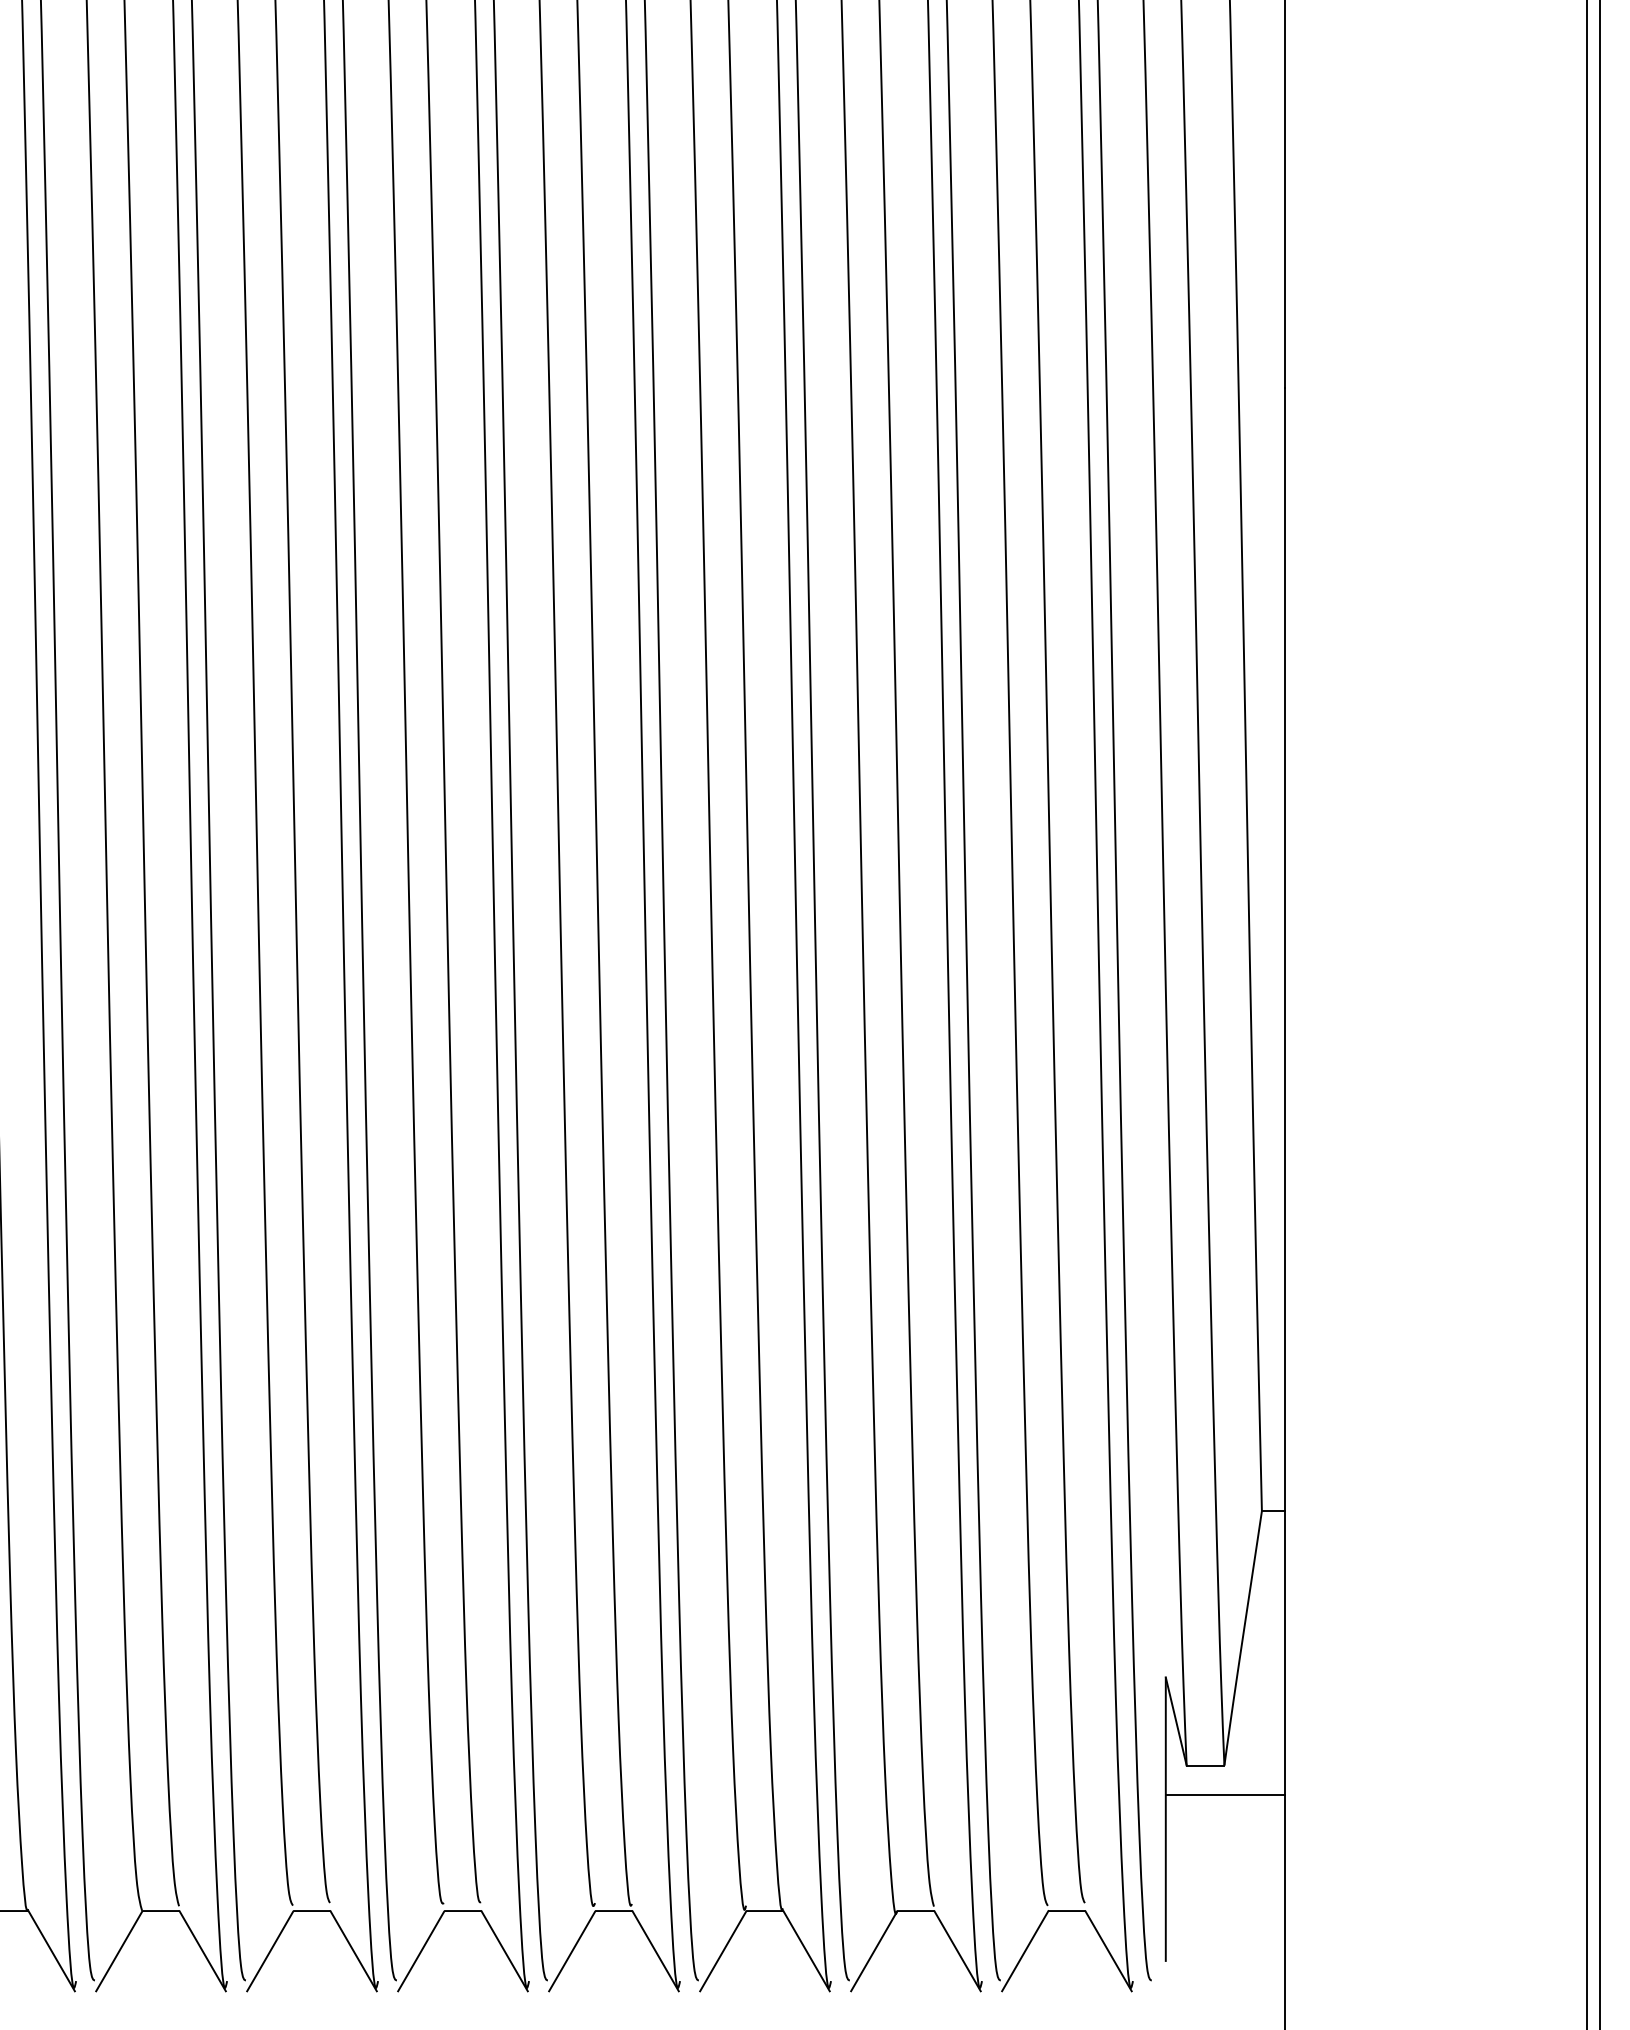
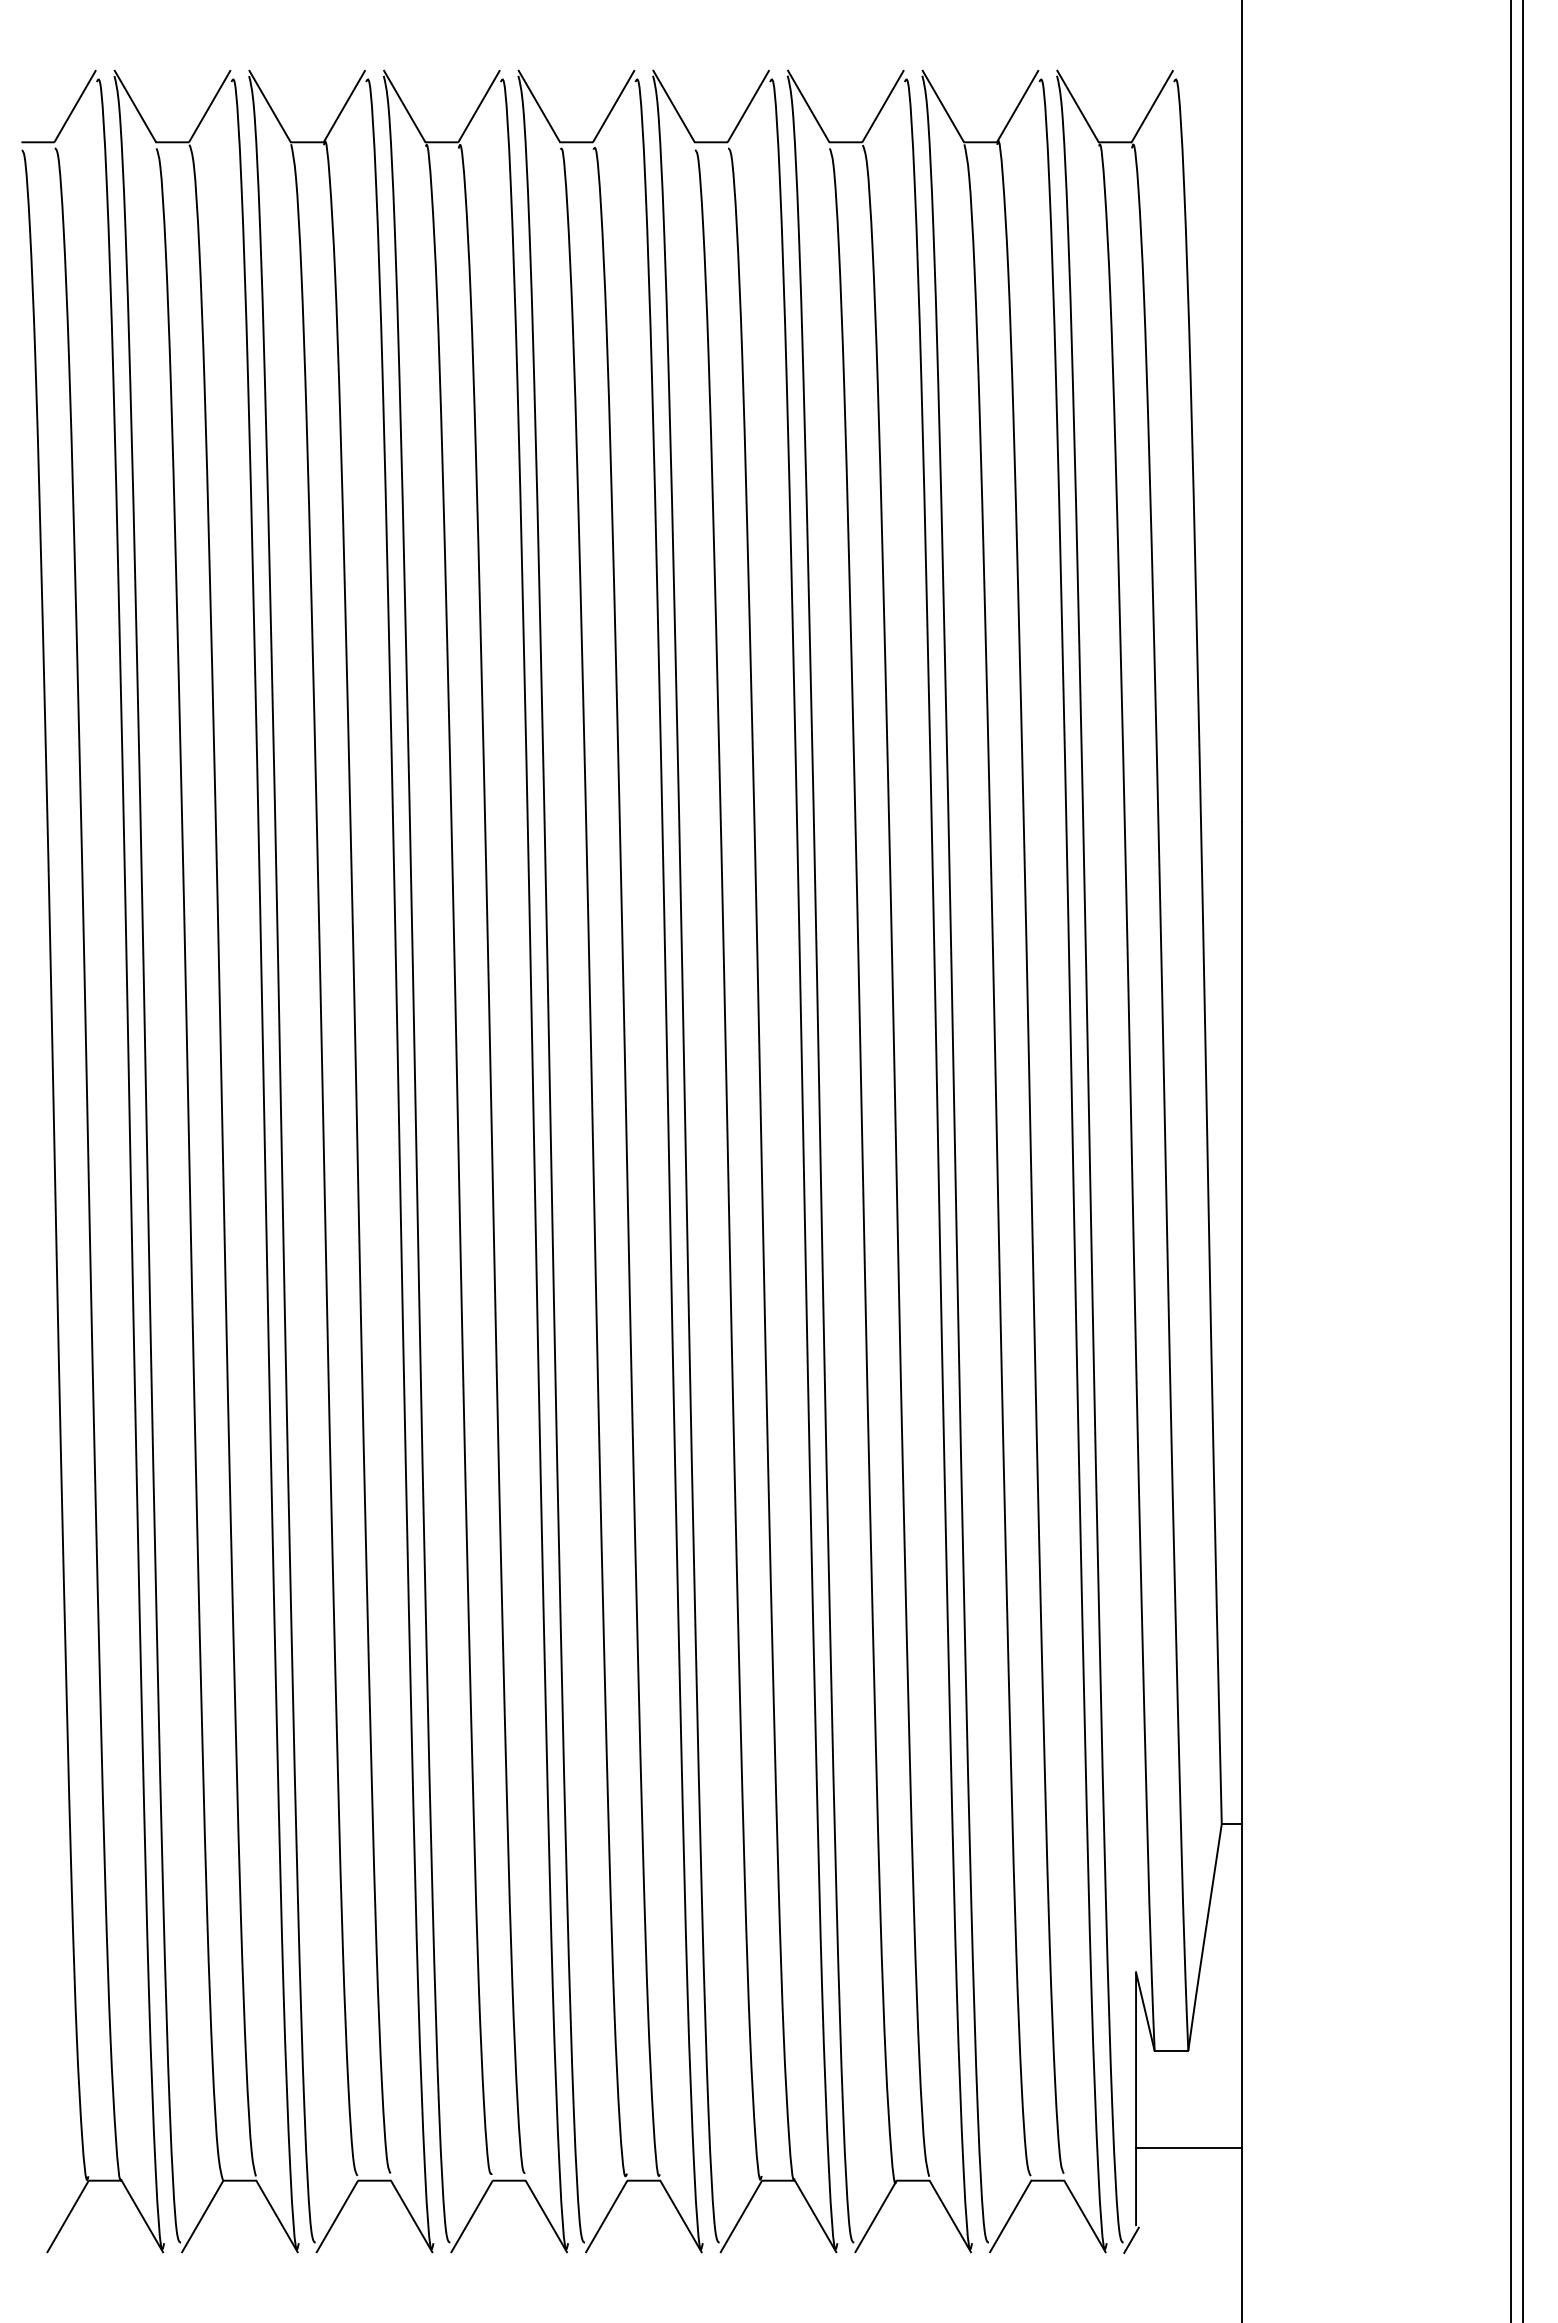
line: (1225, 1794) -> (1189, 2147), moved
line: (1160, 1976) -> (1131, 2239), added

